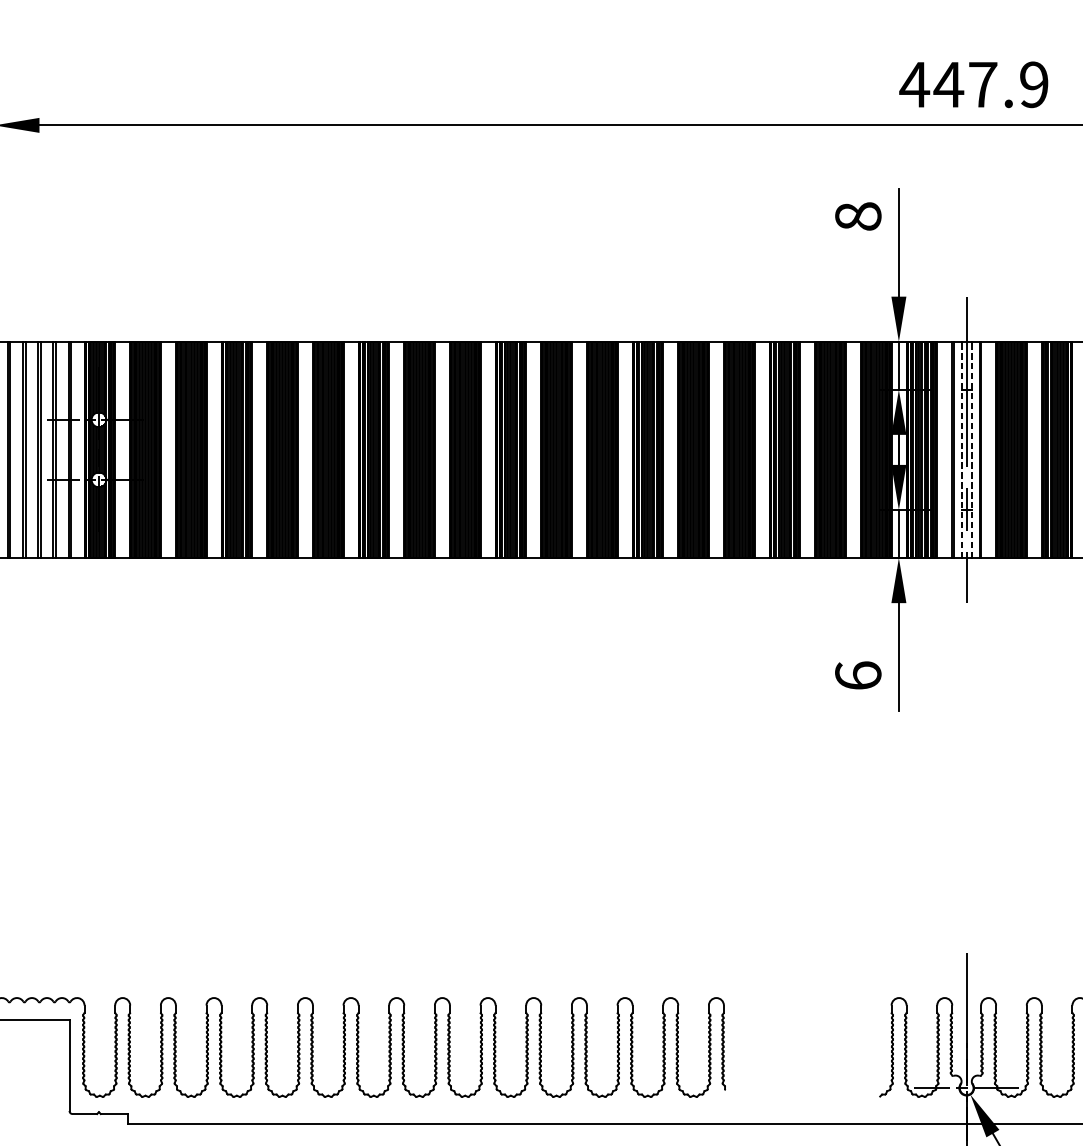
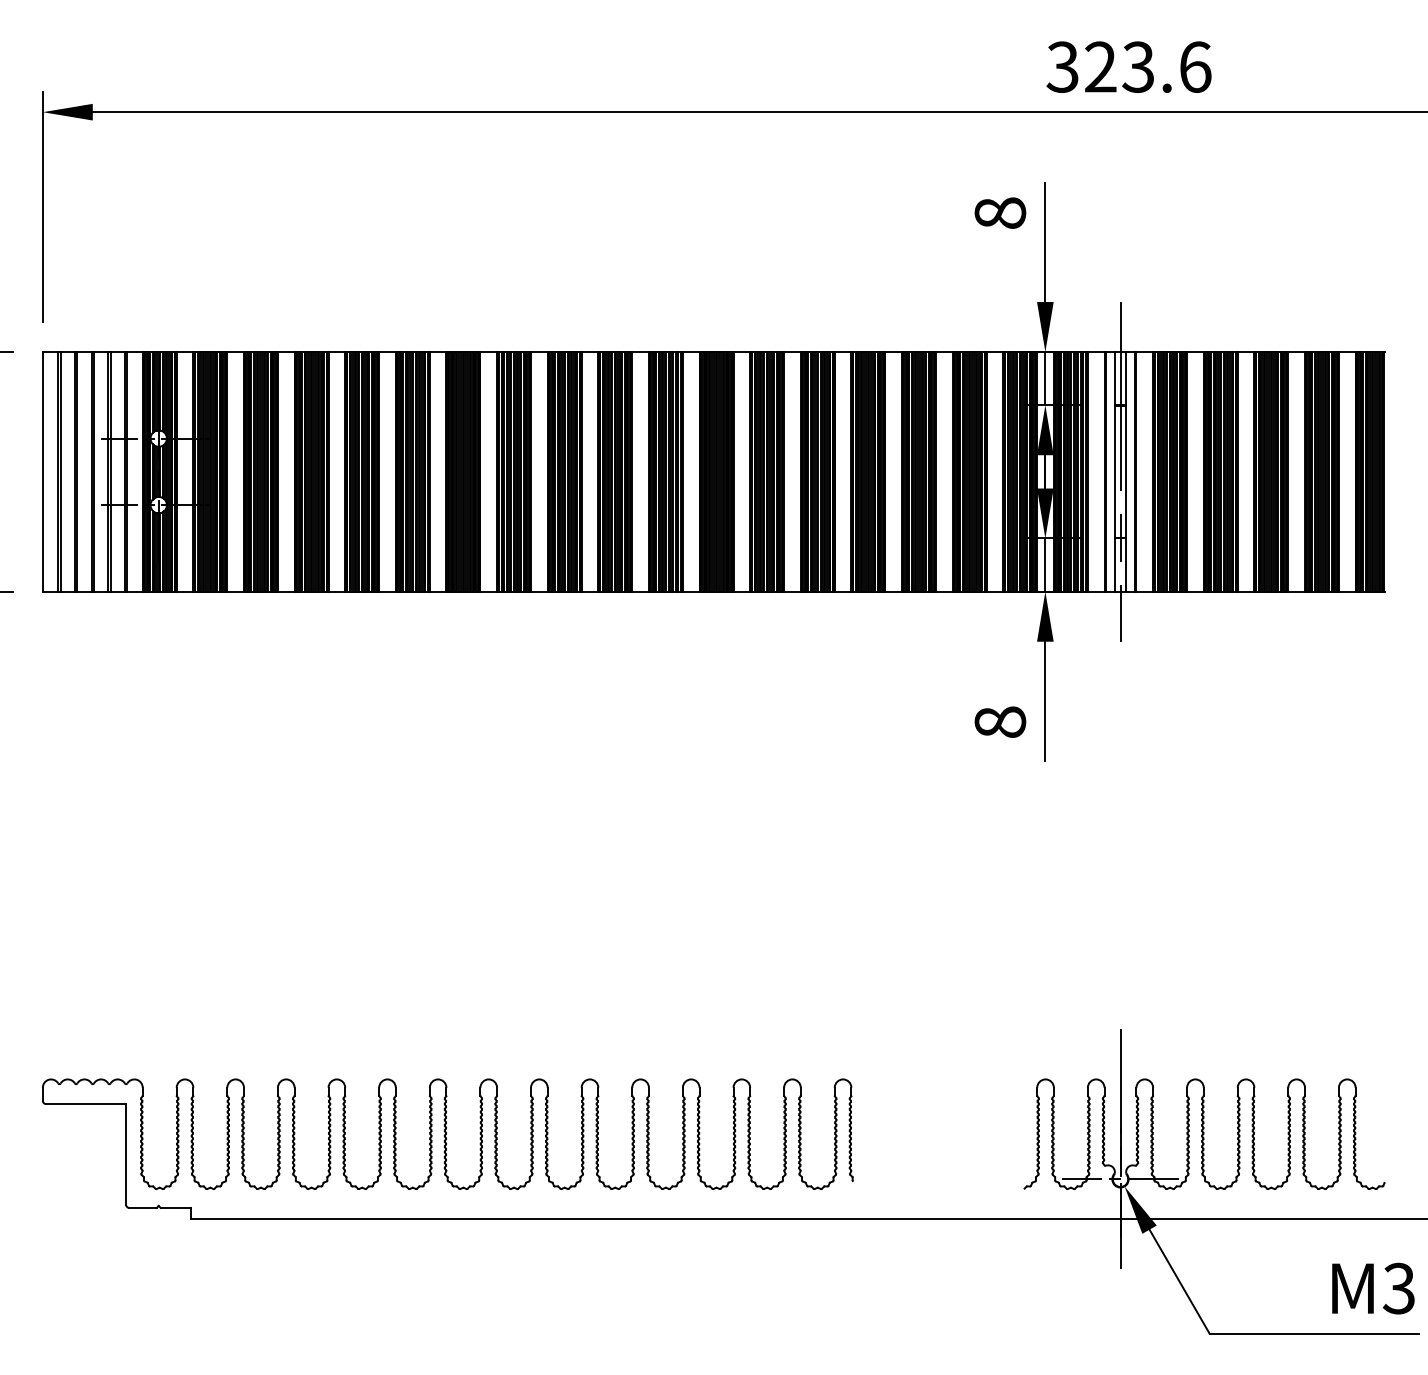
text: (973, 84) -> (1128, 66), 447.9 -> 323.6
line: (961, 449) -> (1114, 471), dashed -> solid
line: (972, 449) -> (1126, 471), dashed -> solid
text: (858, 675) -> (1000, 721), 6 -> 8

